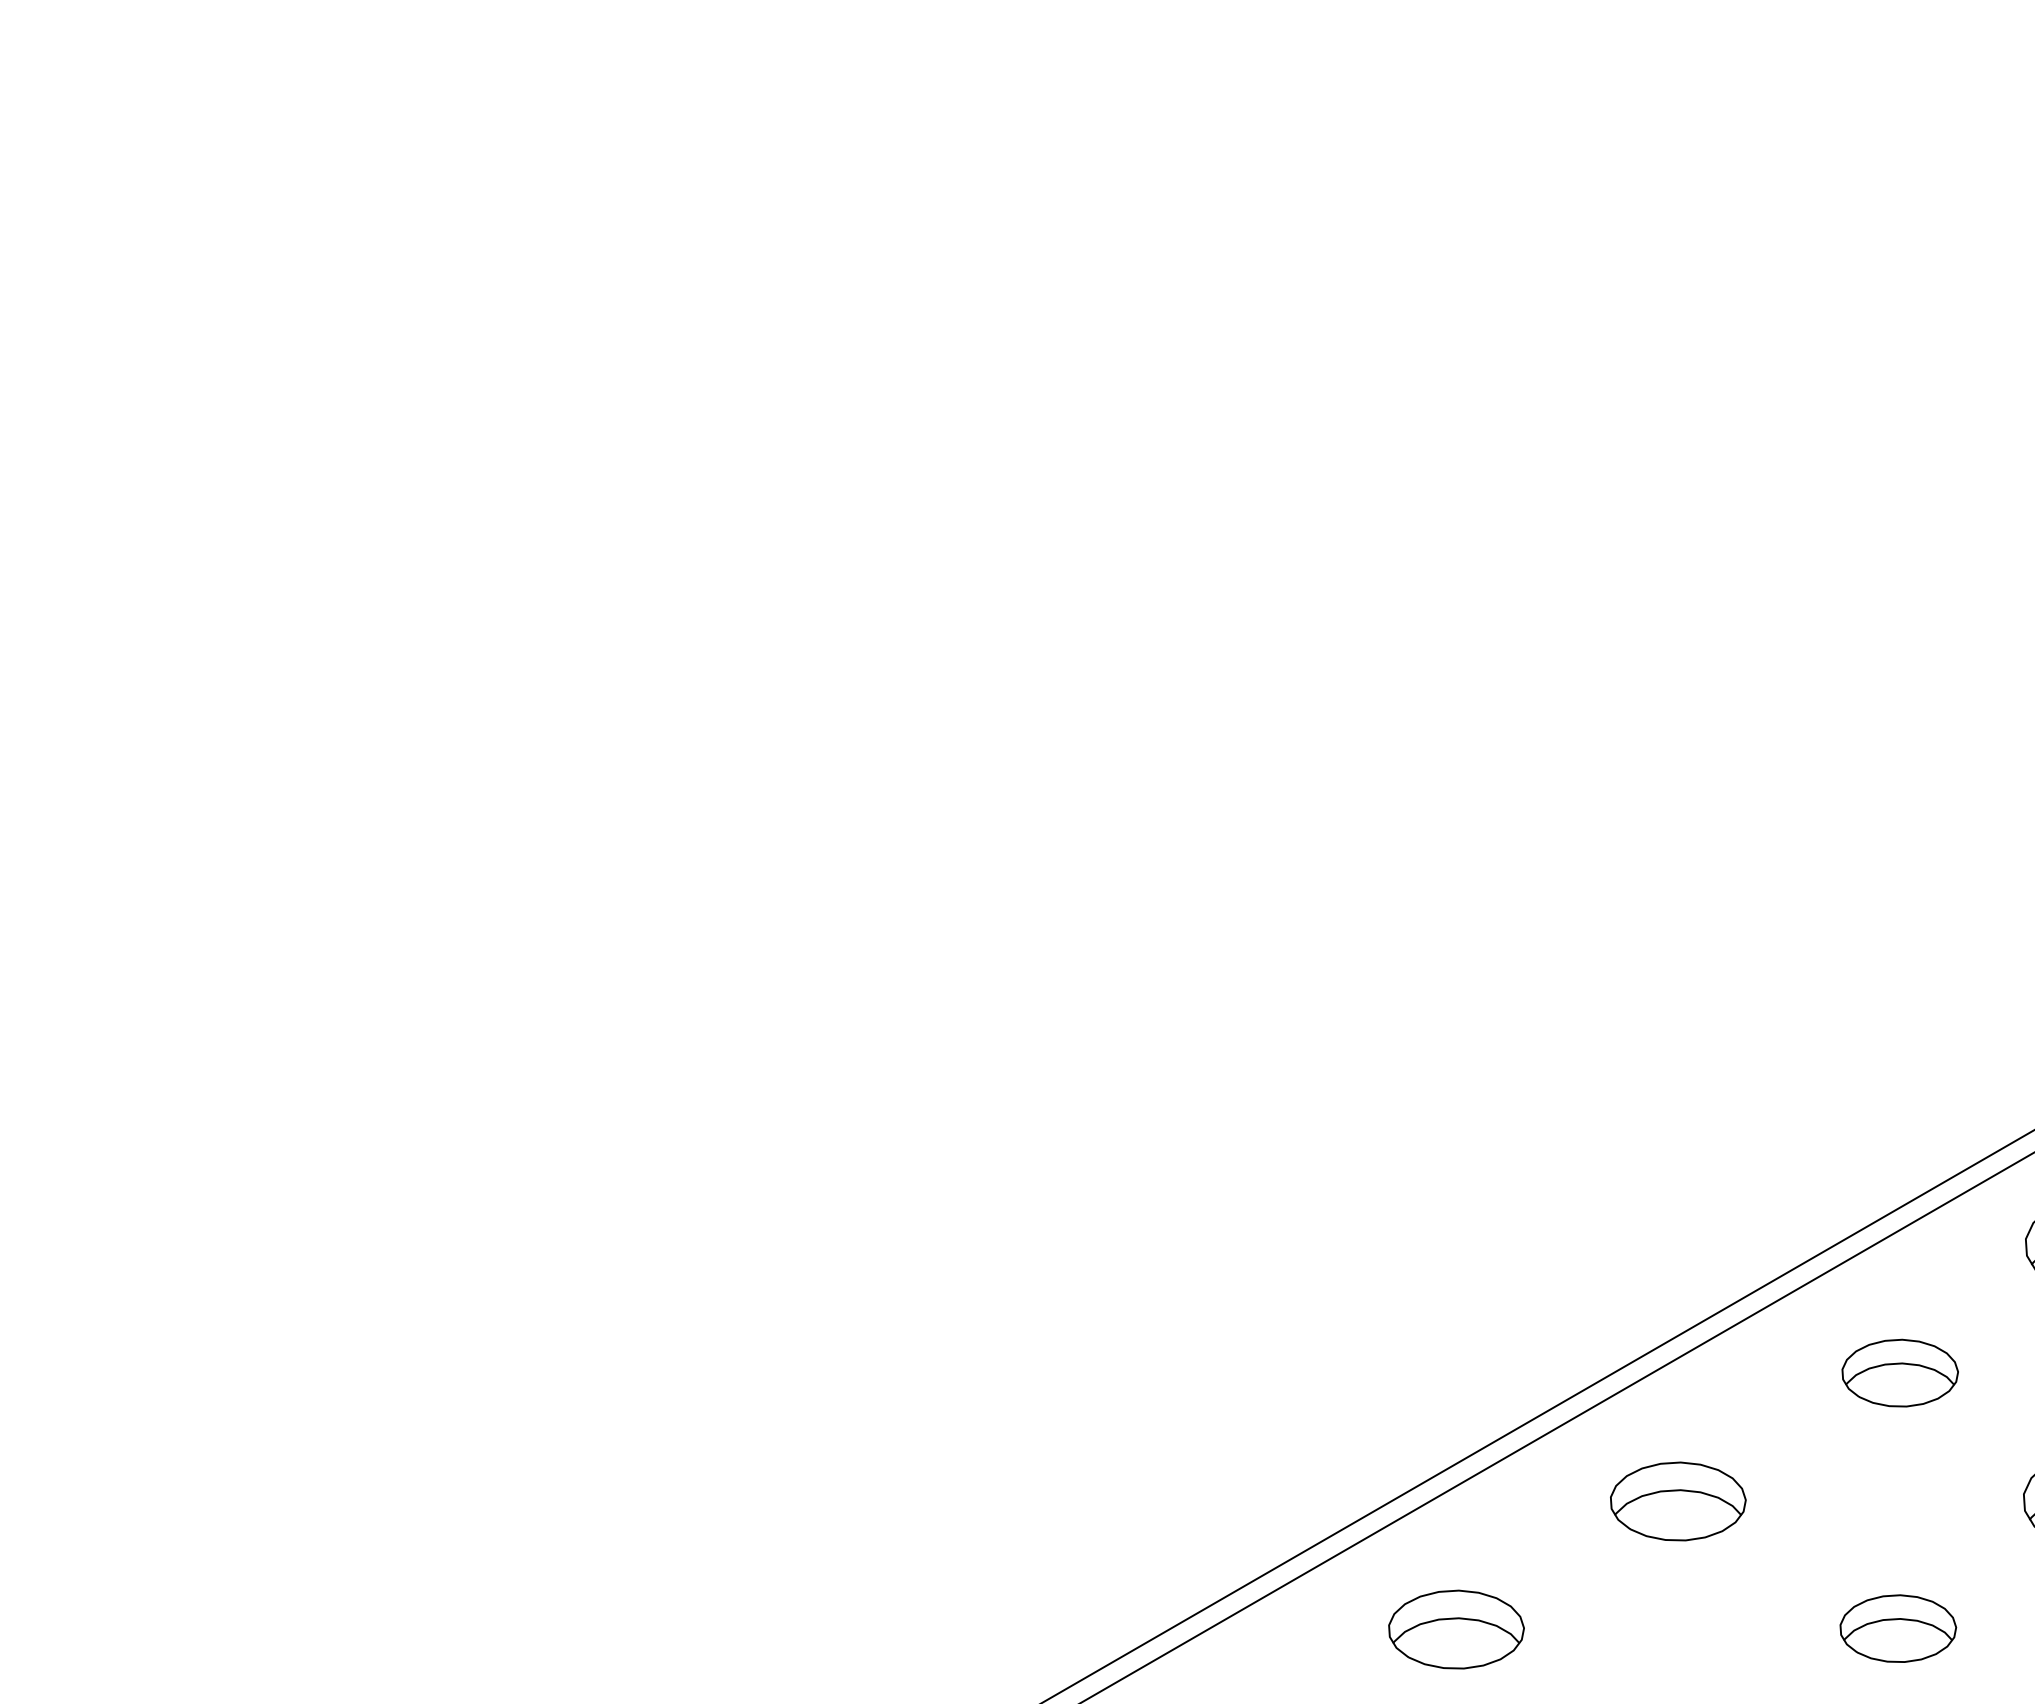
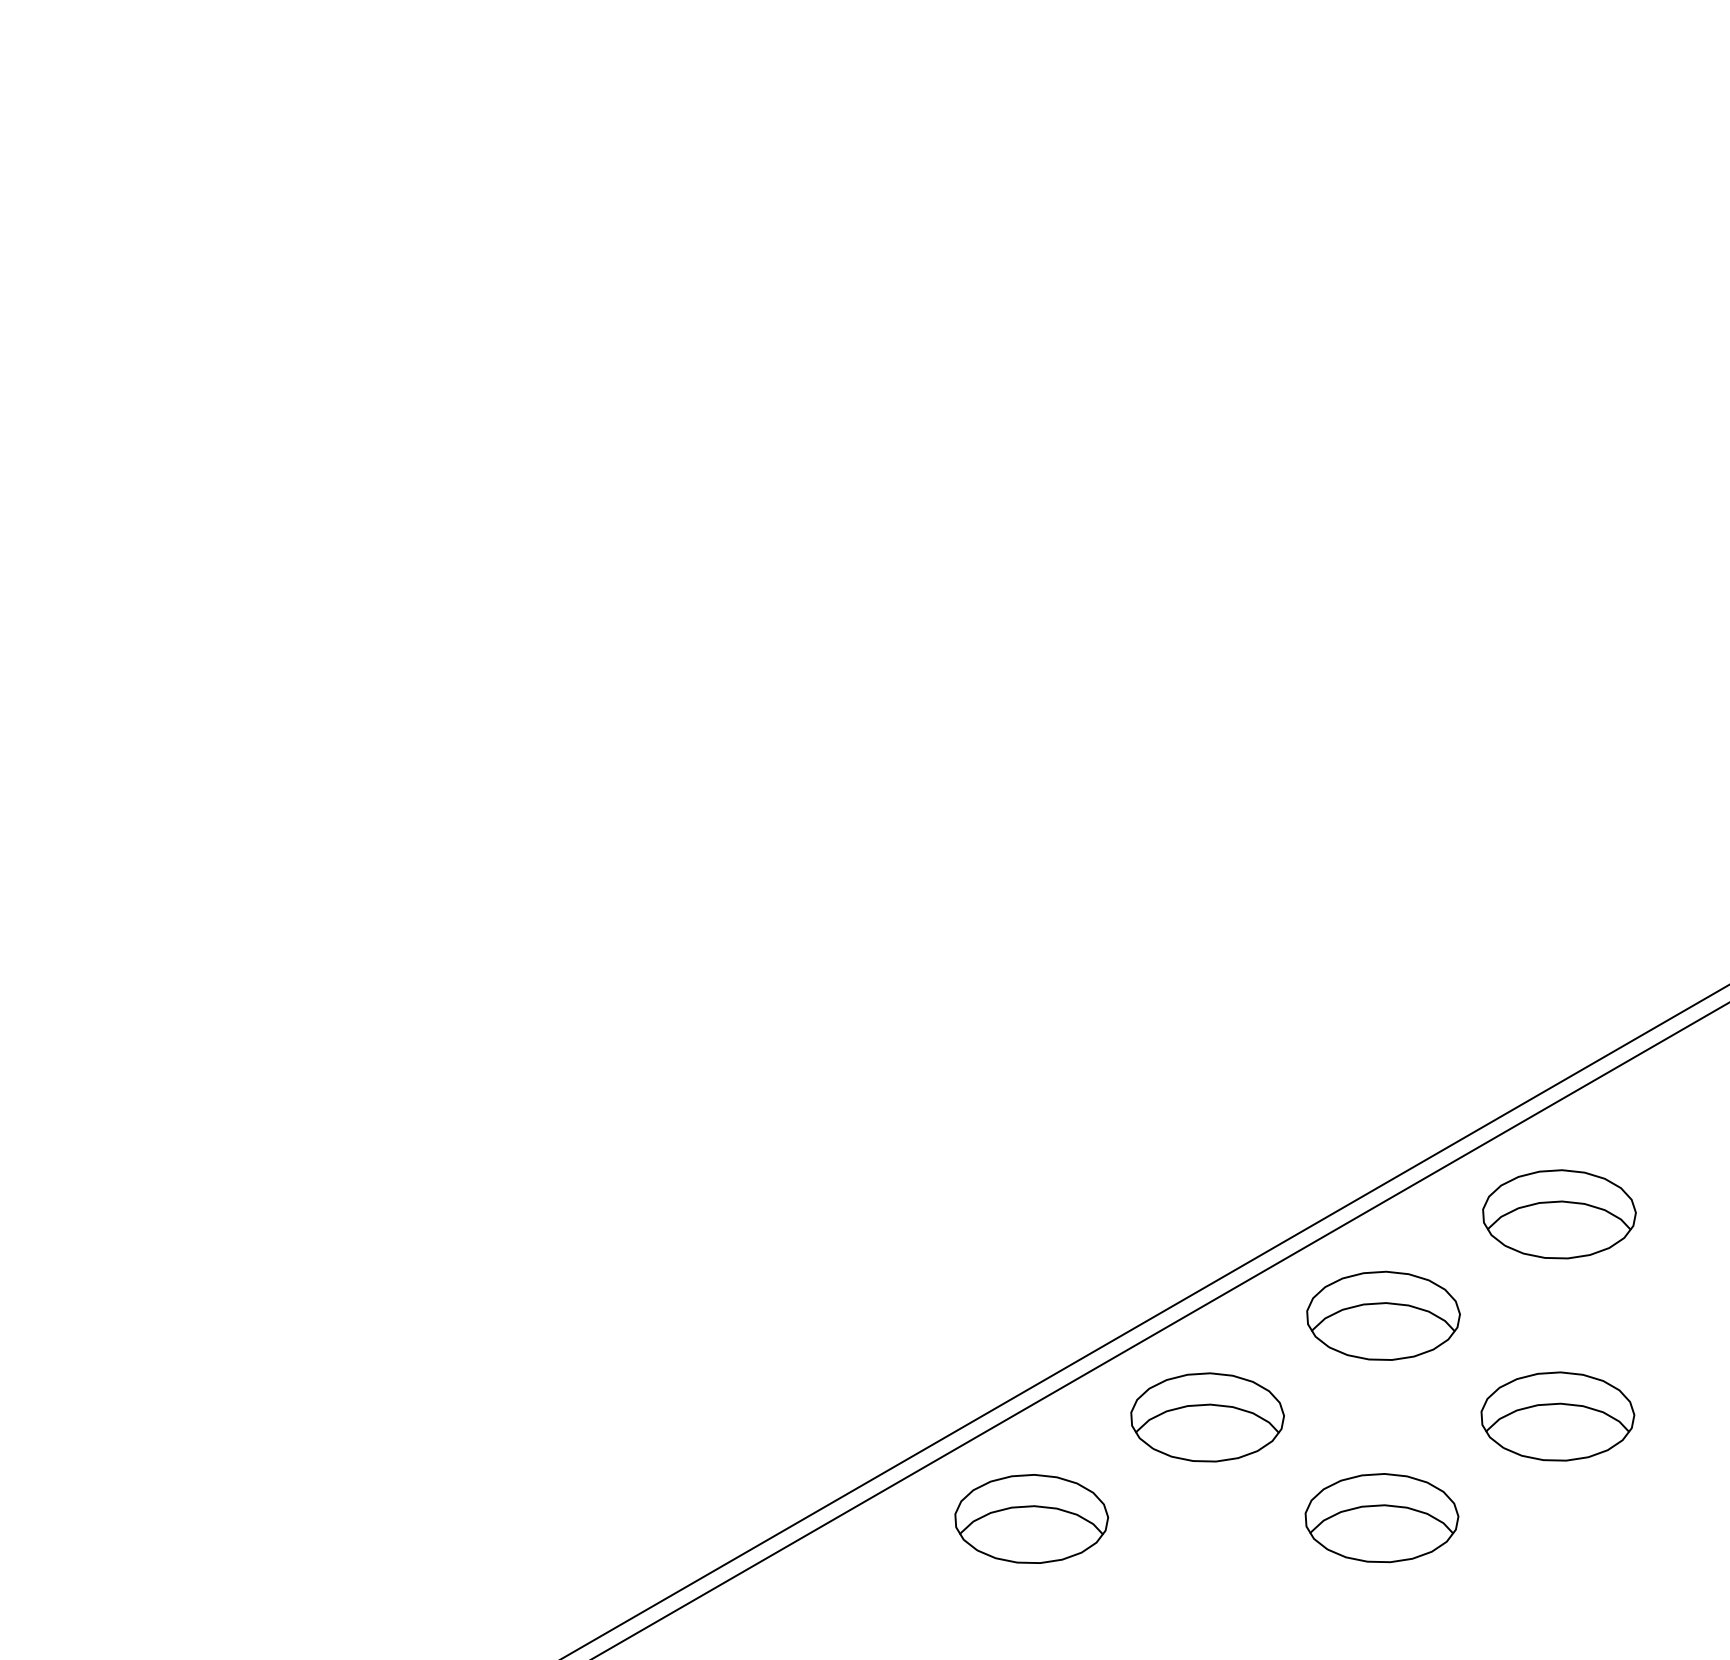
part: (1900, 1372) -> (1383, 1315), size x1.67
part: (1678, 1501) -> (1207, 1417), size x1.43
part: (1456, 1628) -> (1031, 1518), size x1.43
part: (1897, 1628) -> (1381, 1518), size x1.67

